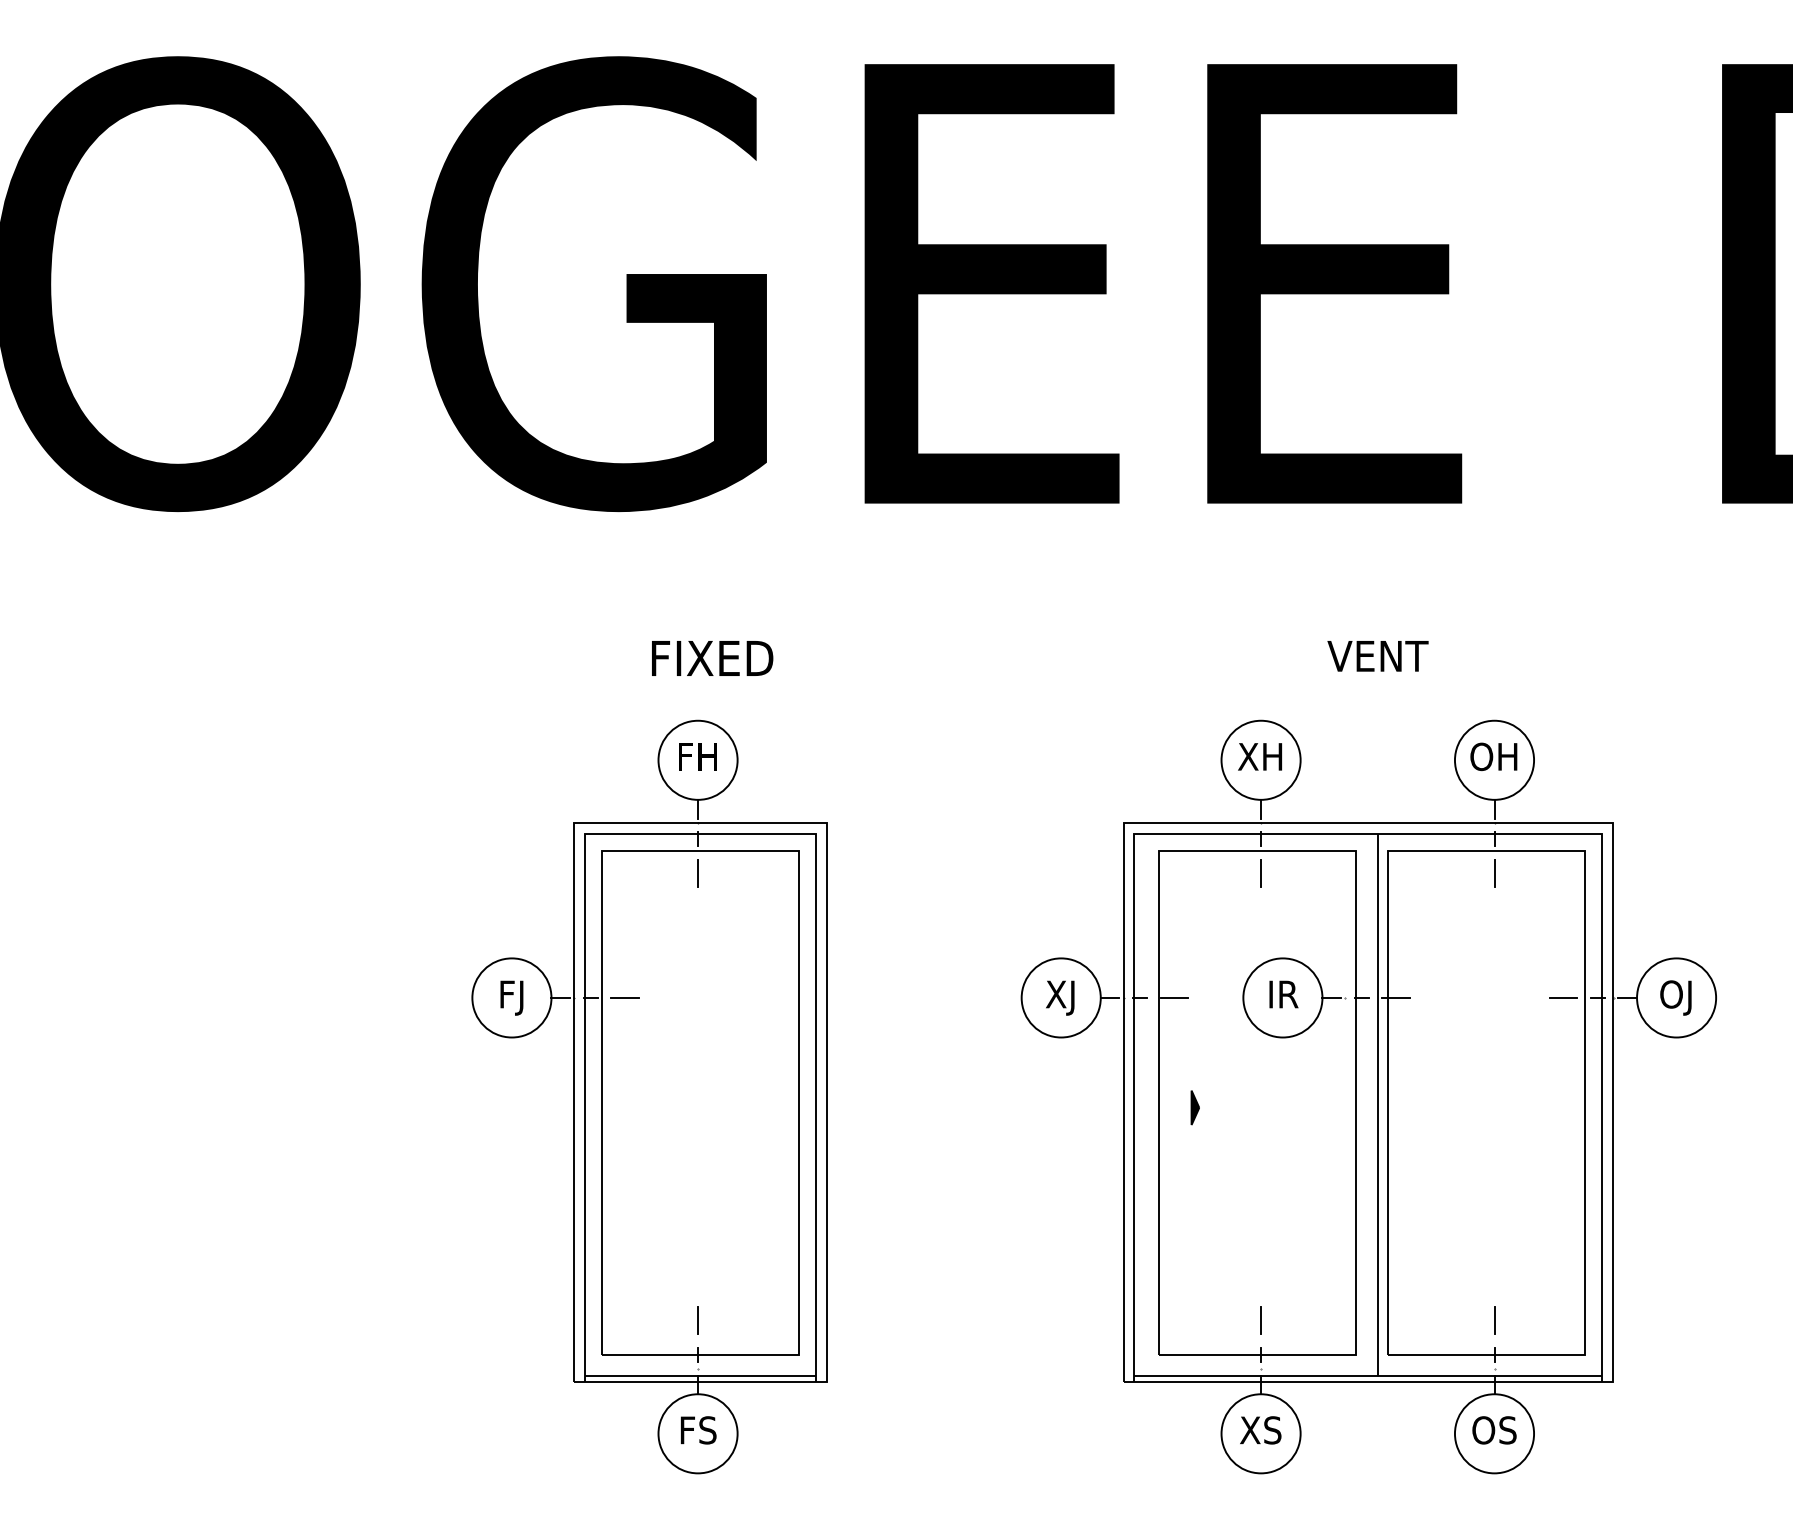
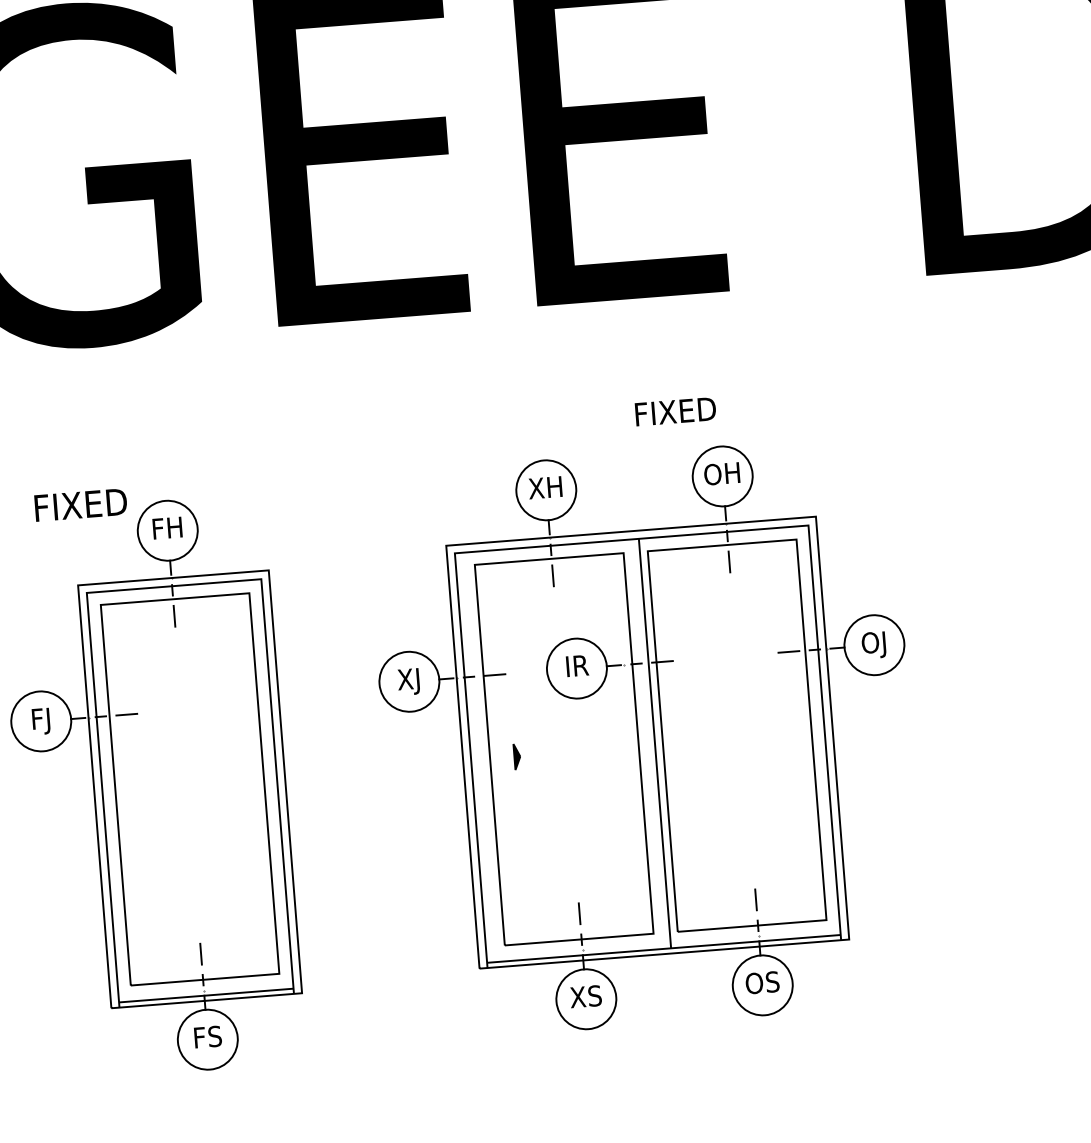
text: (1378, 656) -> (675, 411), VENT -> FIXED
text: (712, 658) -> (80, 505), moved
part: (1368, 1096) -> (647, 737), moved

